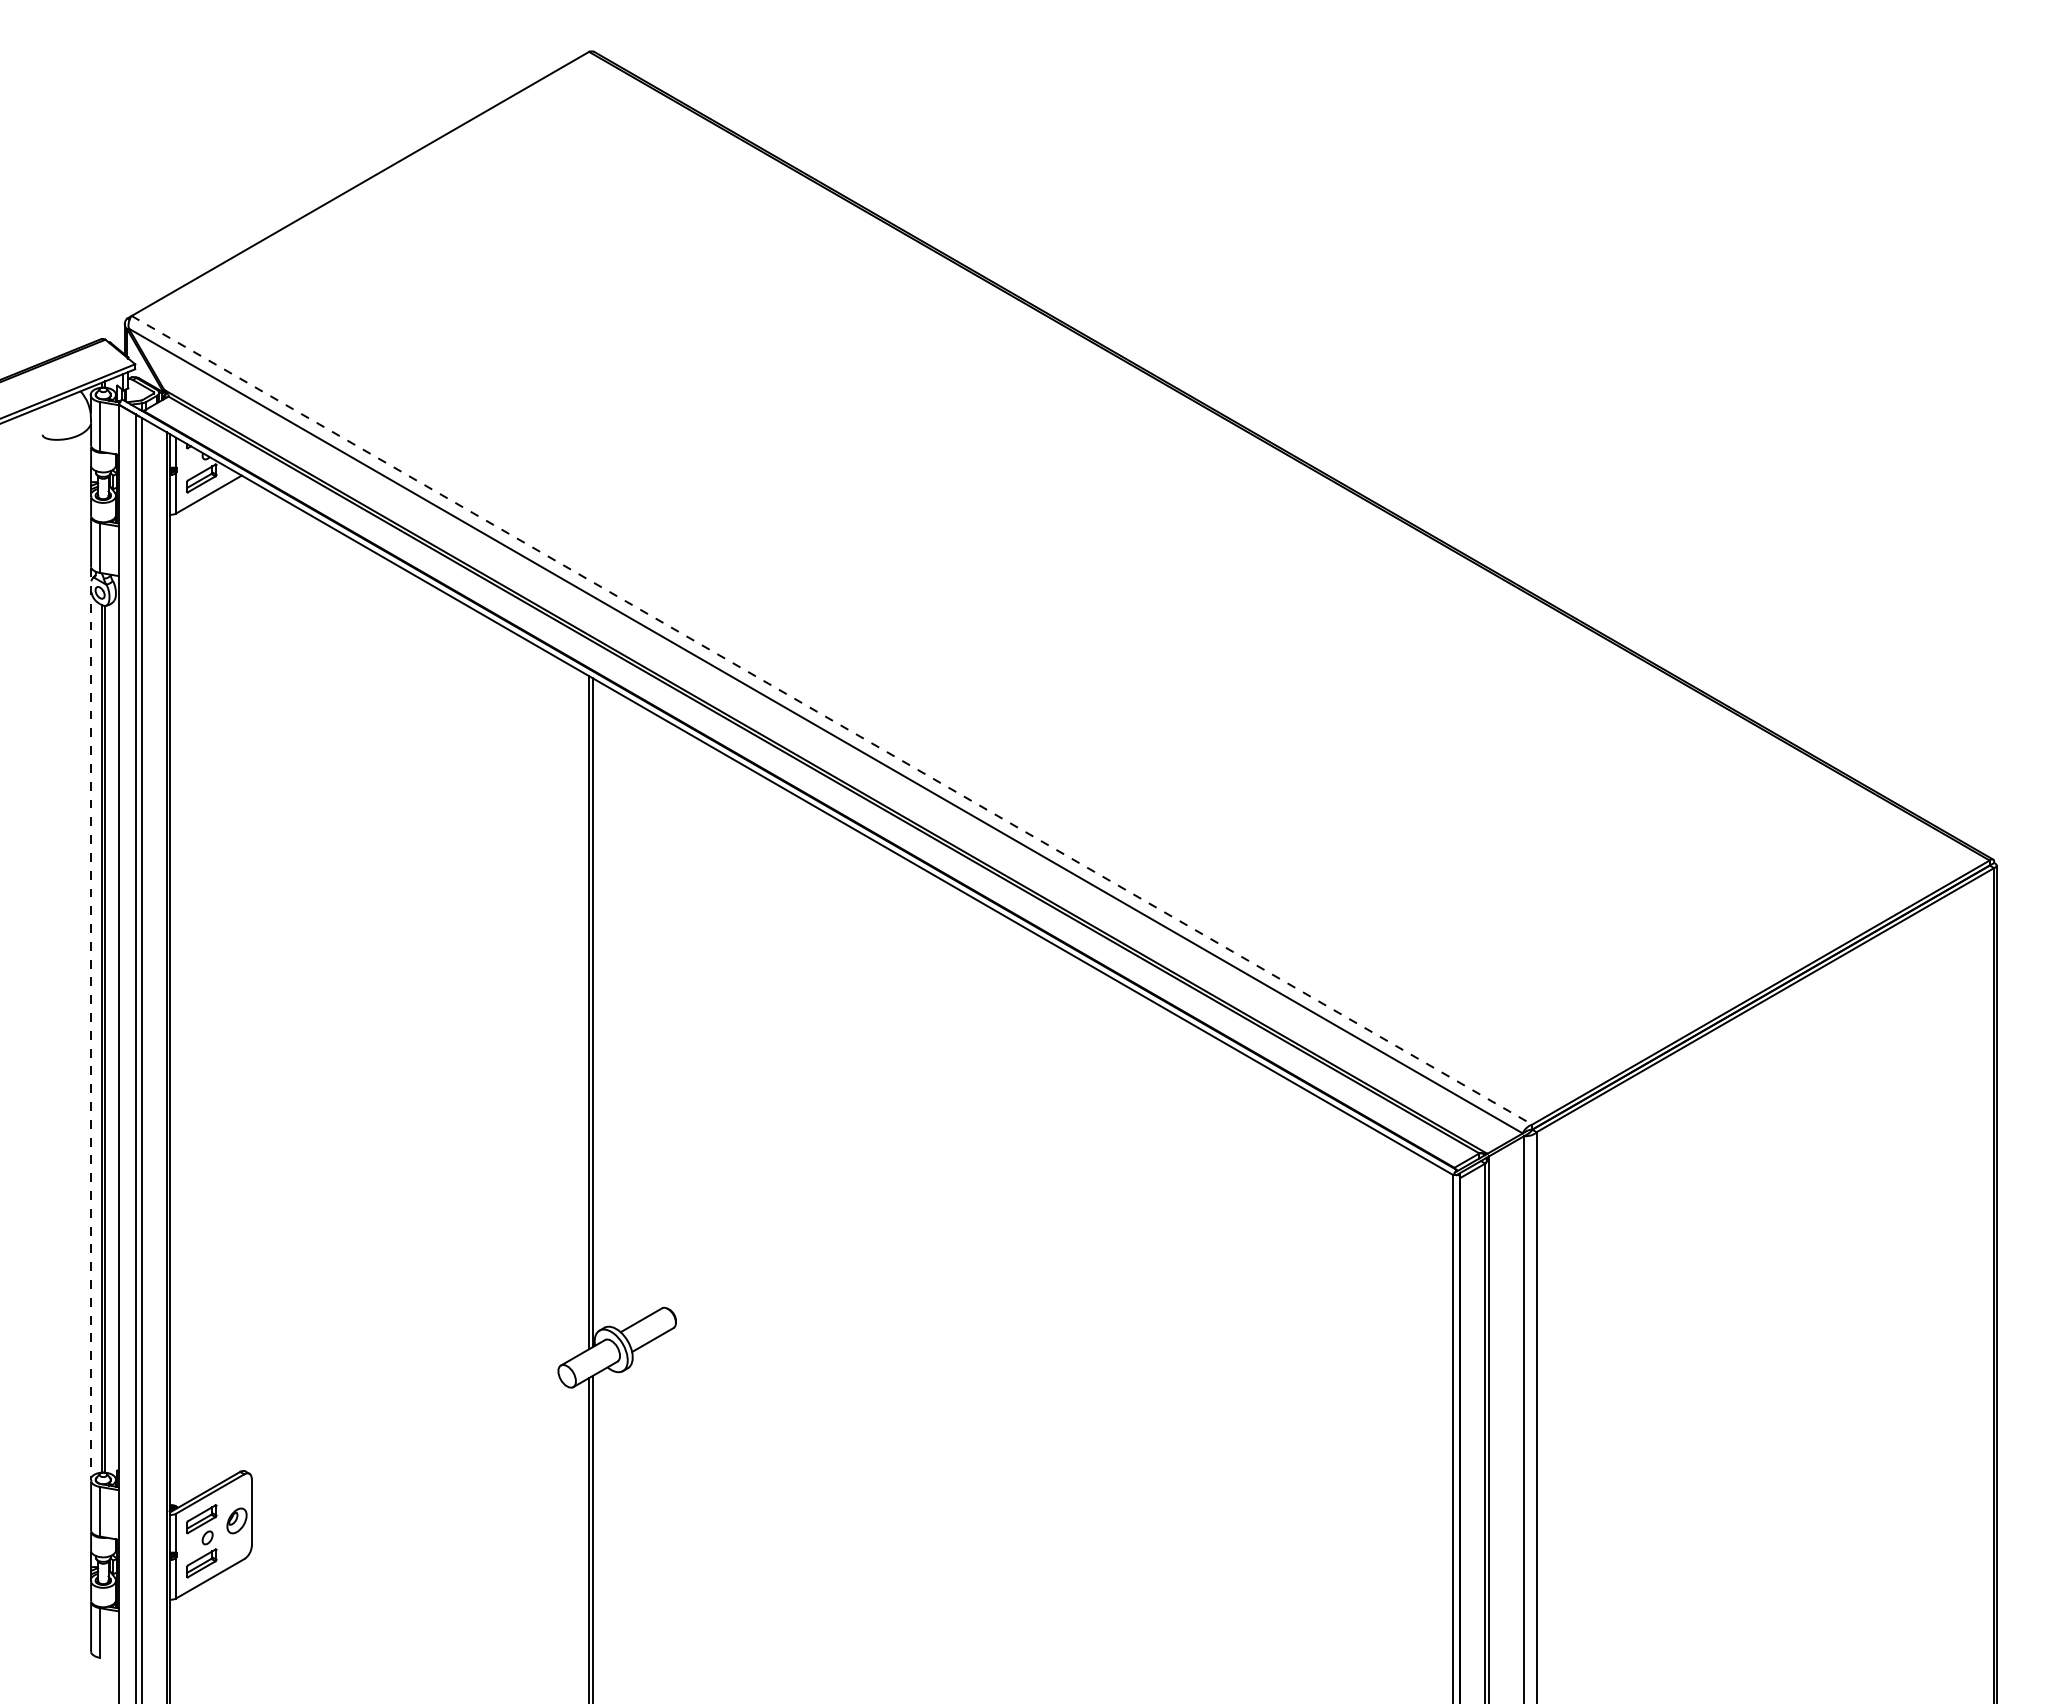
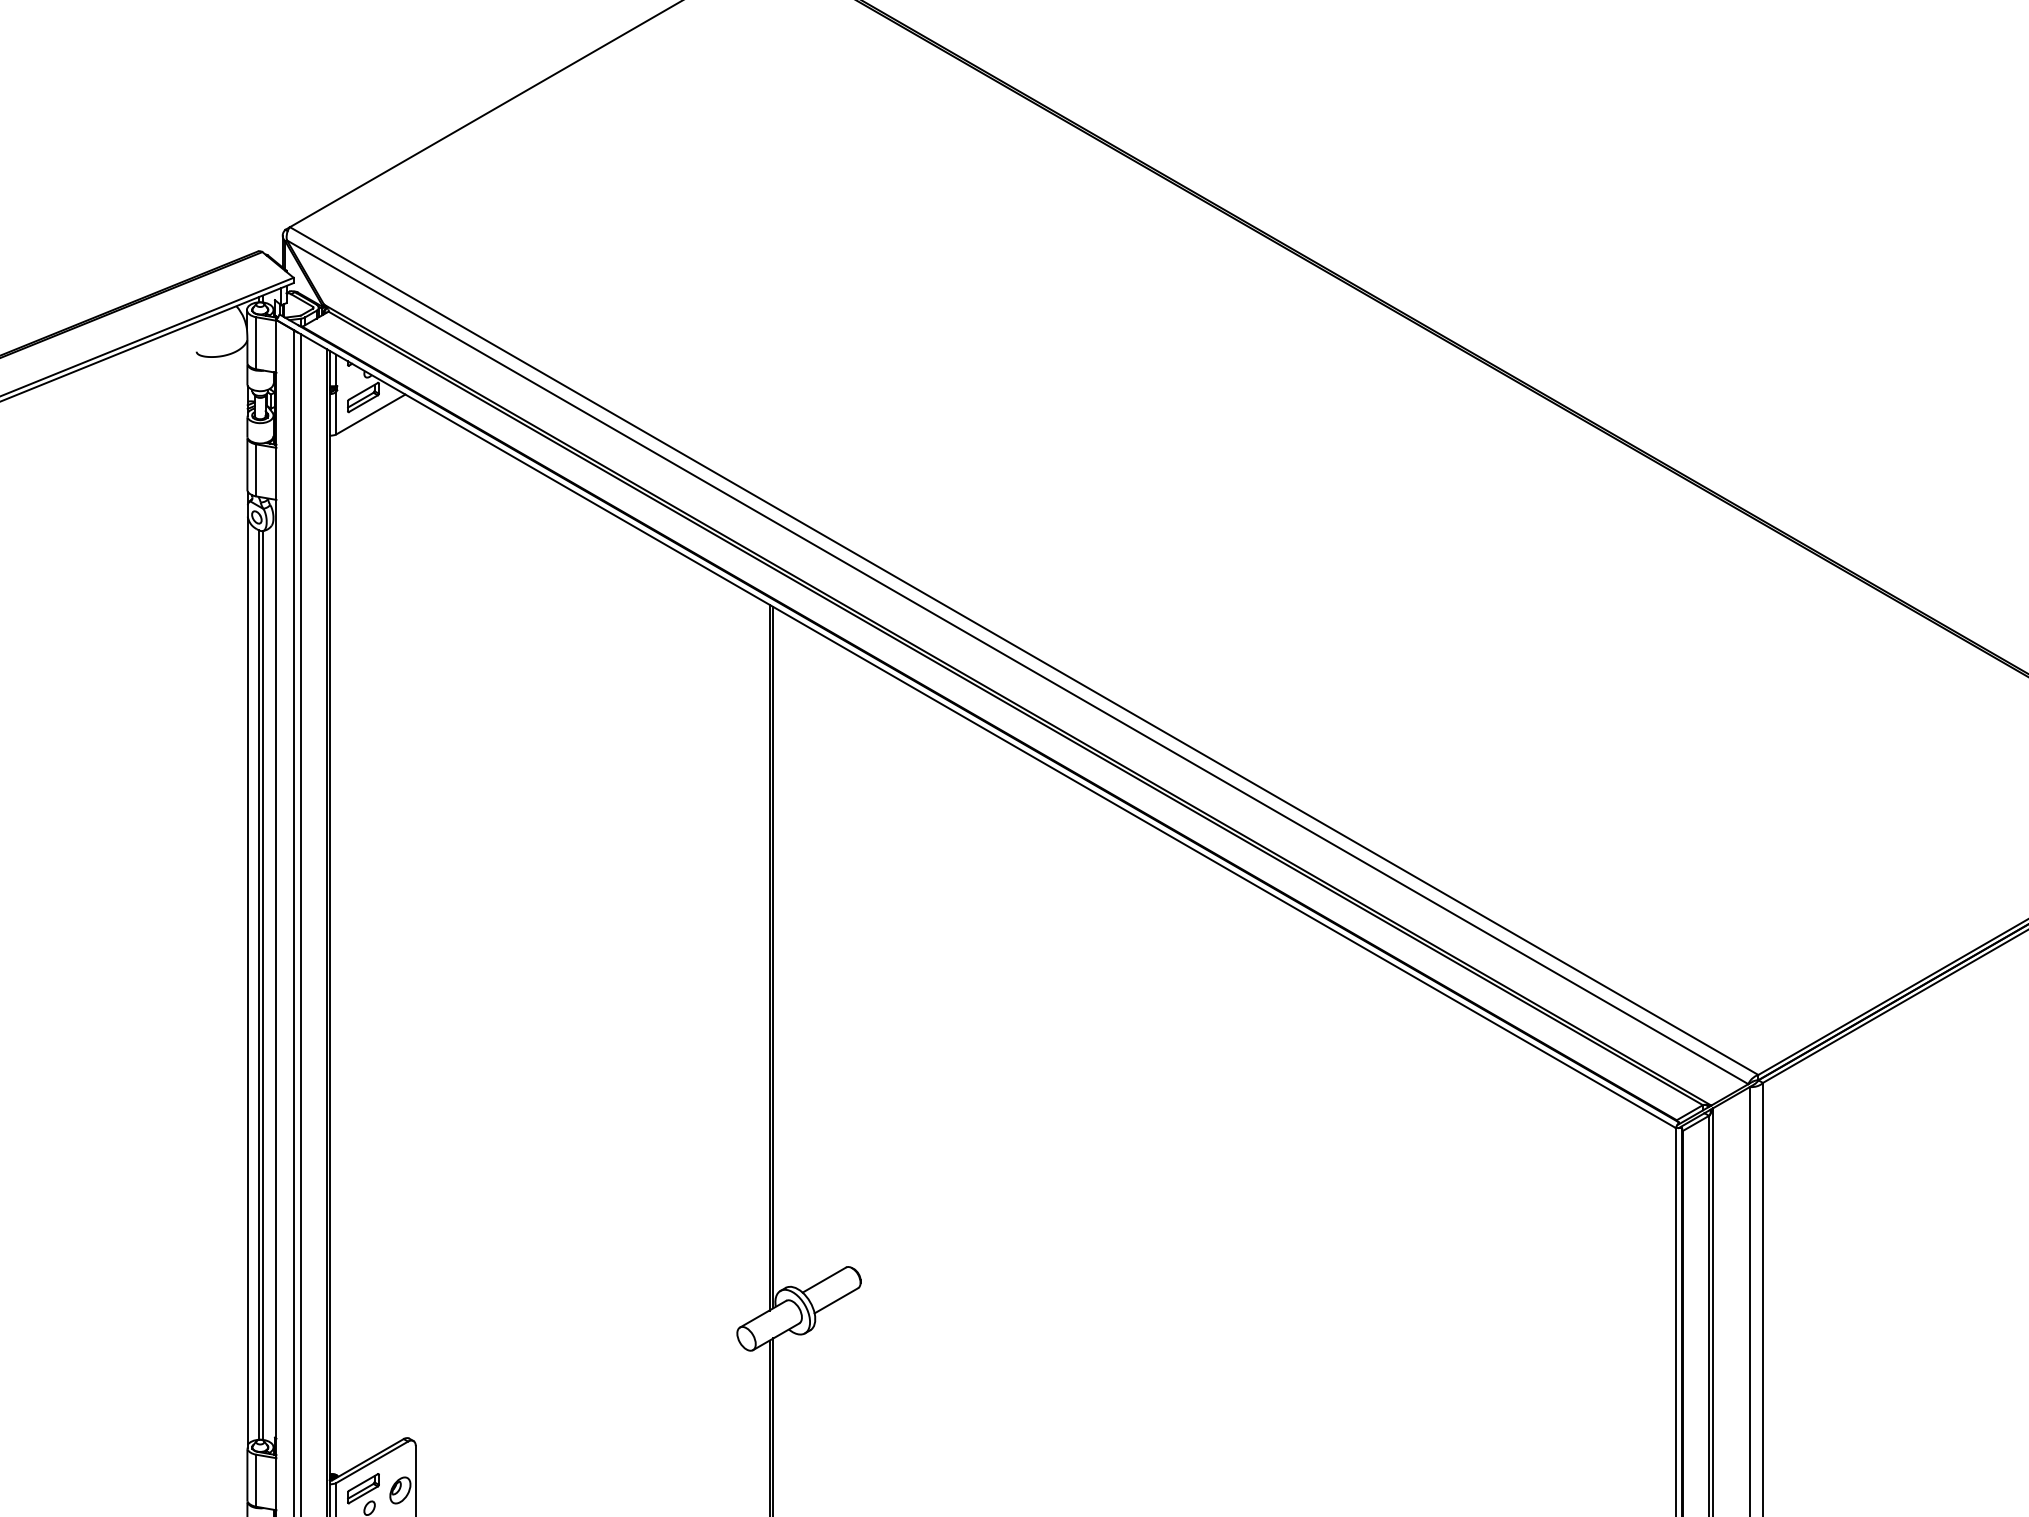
line: (831, 720) -> (1023, 651), dashed -> solid
line: (91, 1024) -> (247, 969), dashed -> solid

